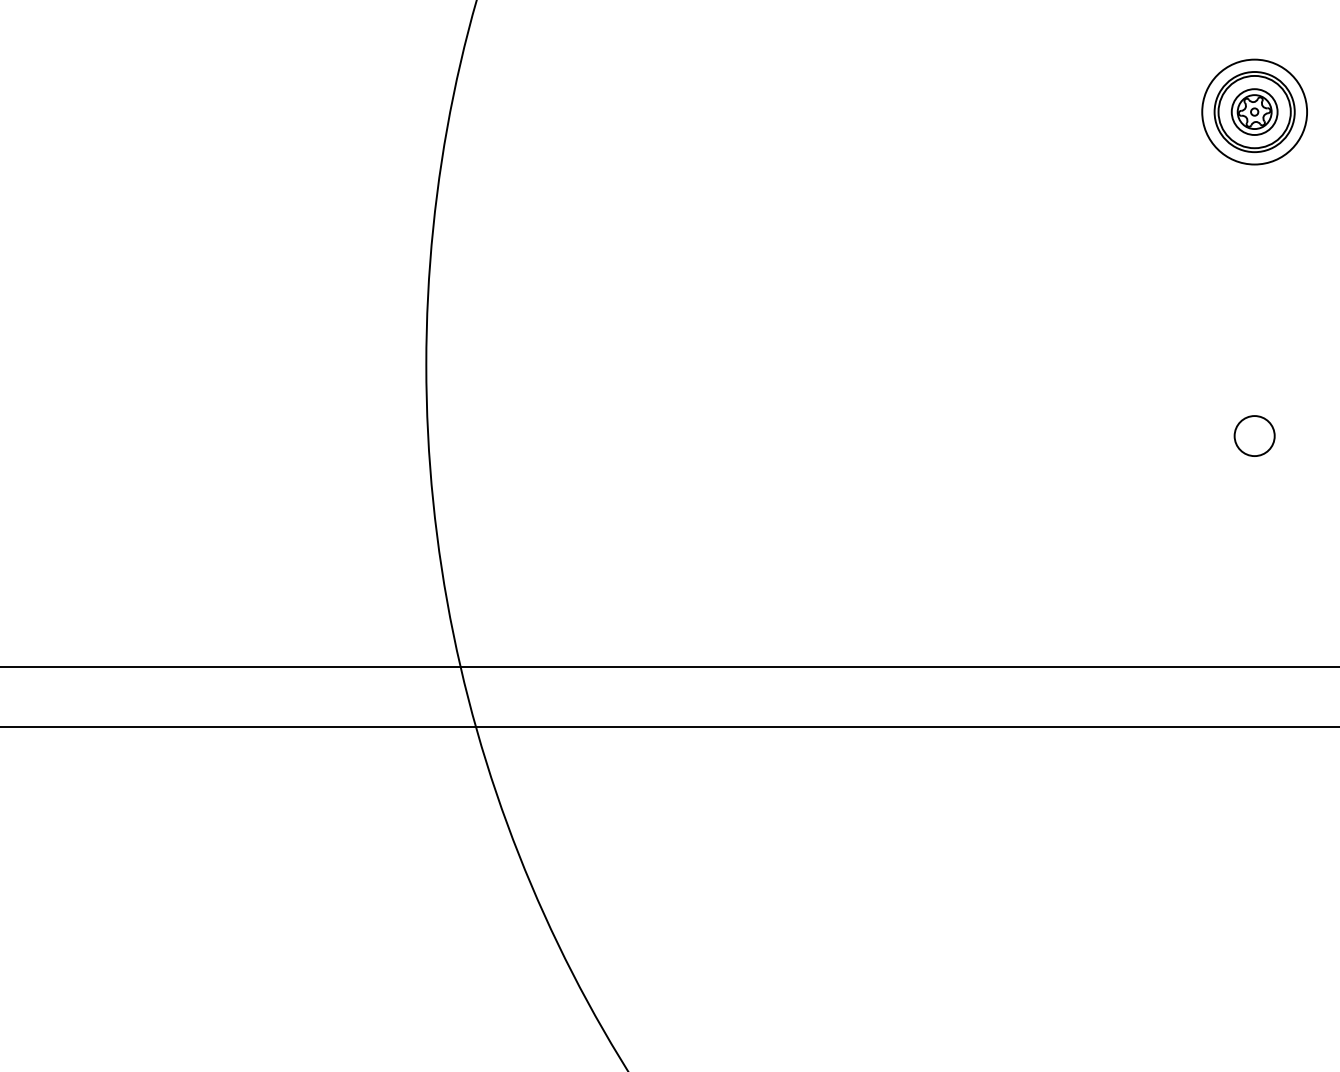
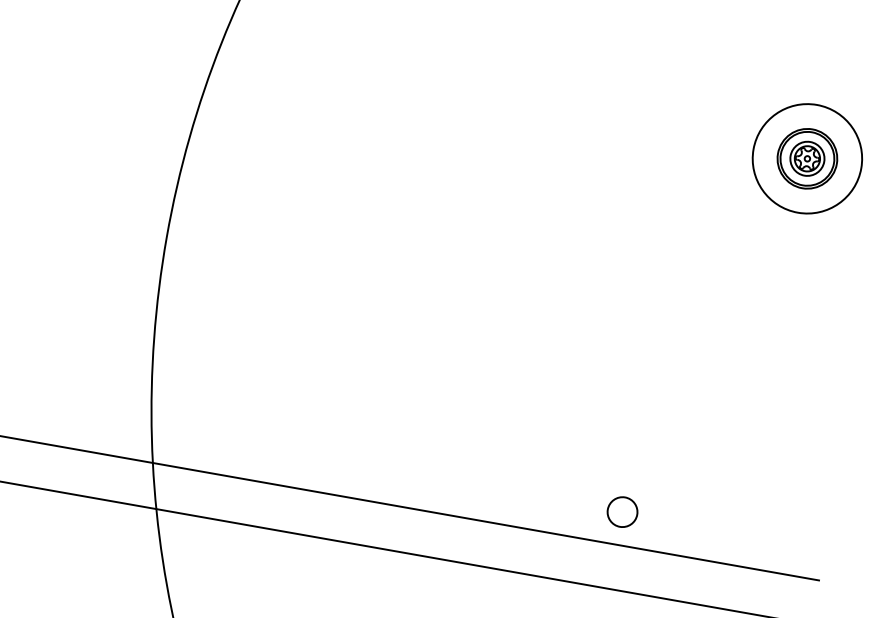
circle: (1254, 111) -> (807, 158), size x1.4
circle: (1254, 435) -> (622, 511), moved

